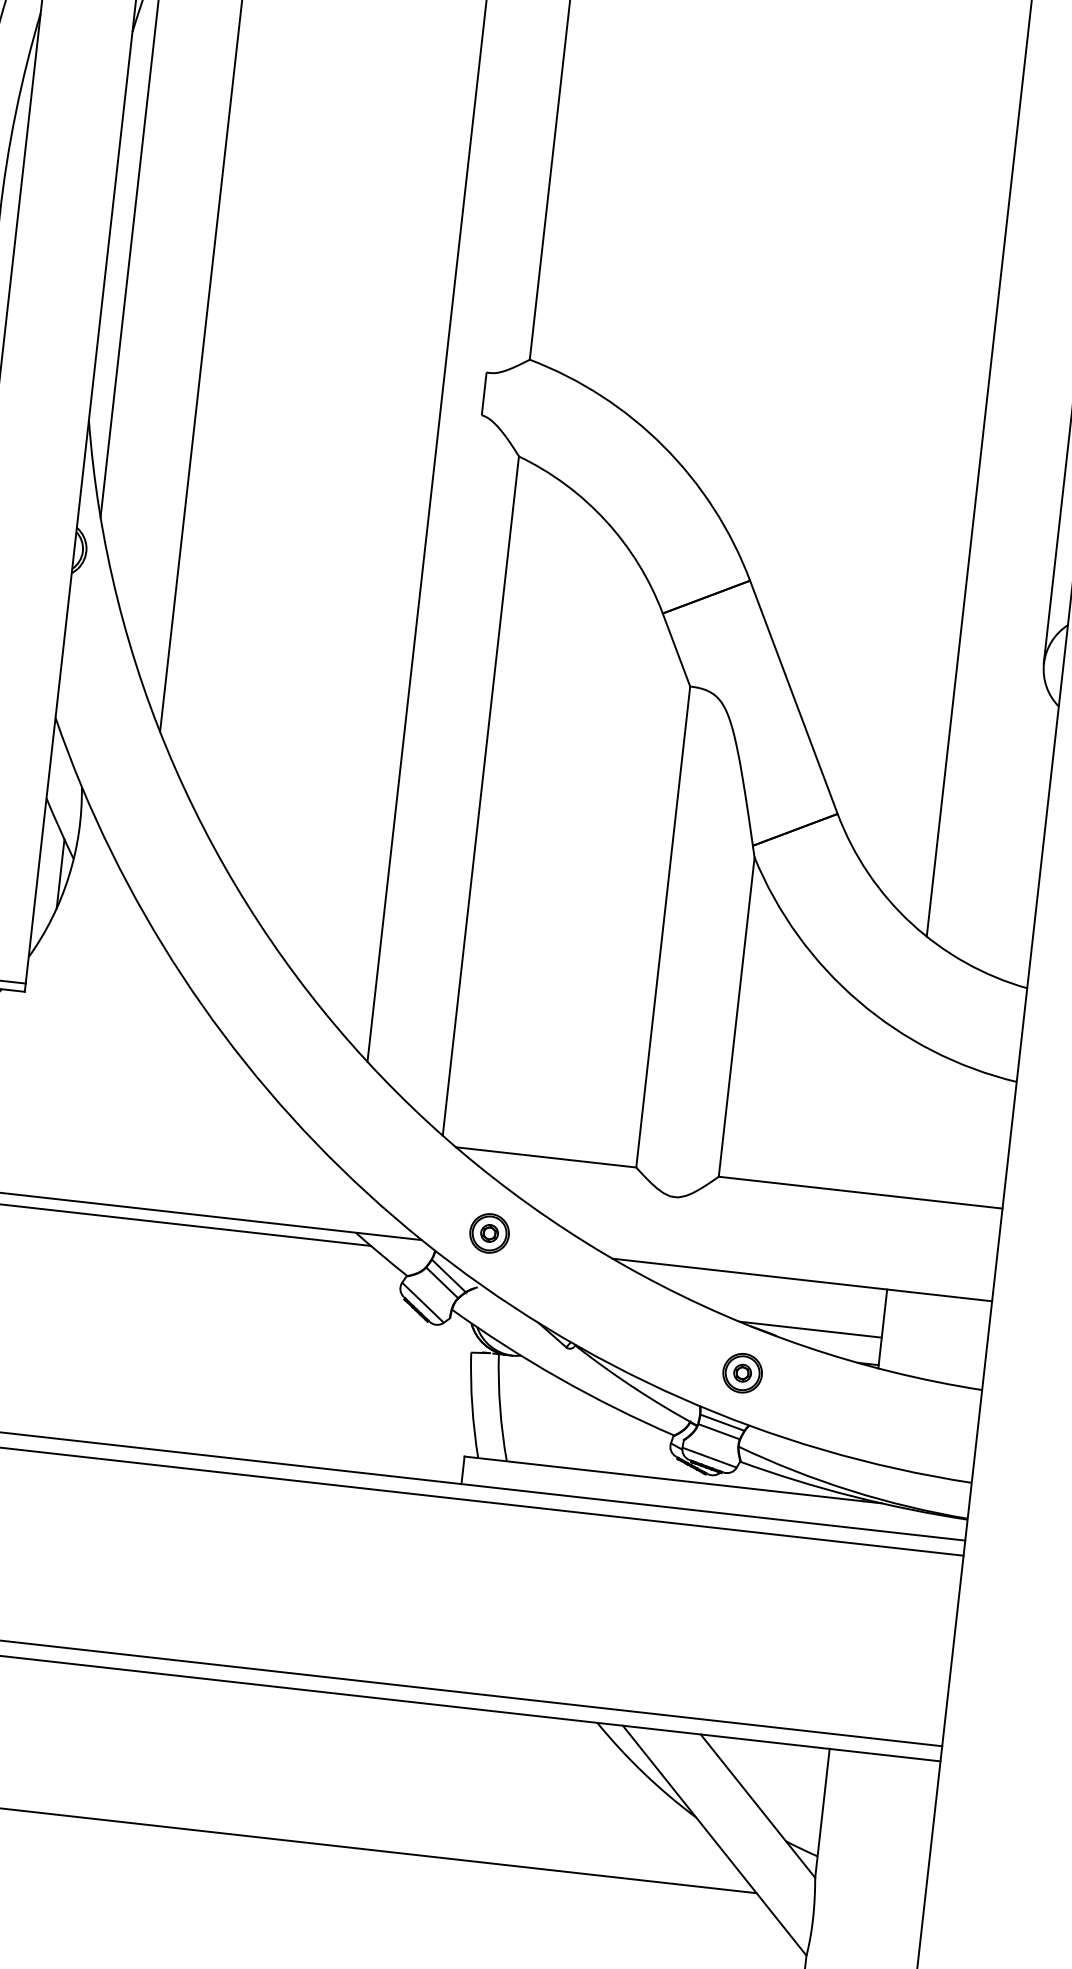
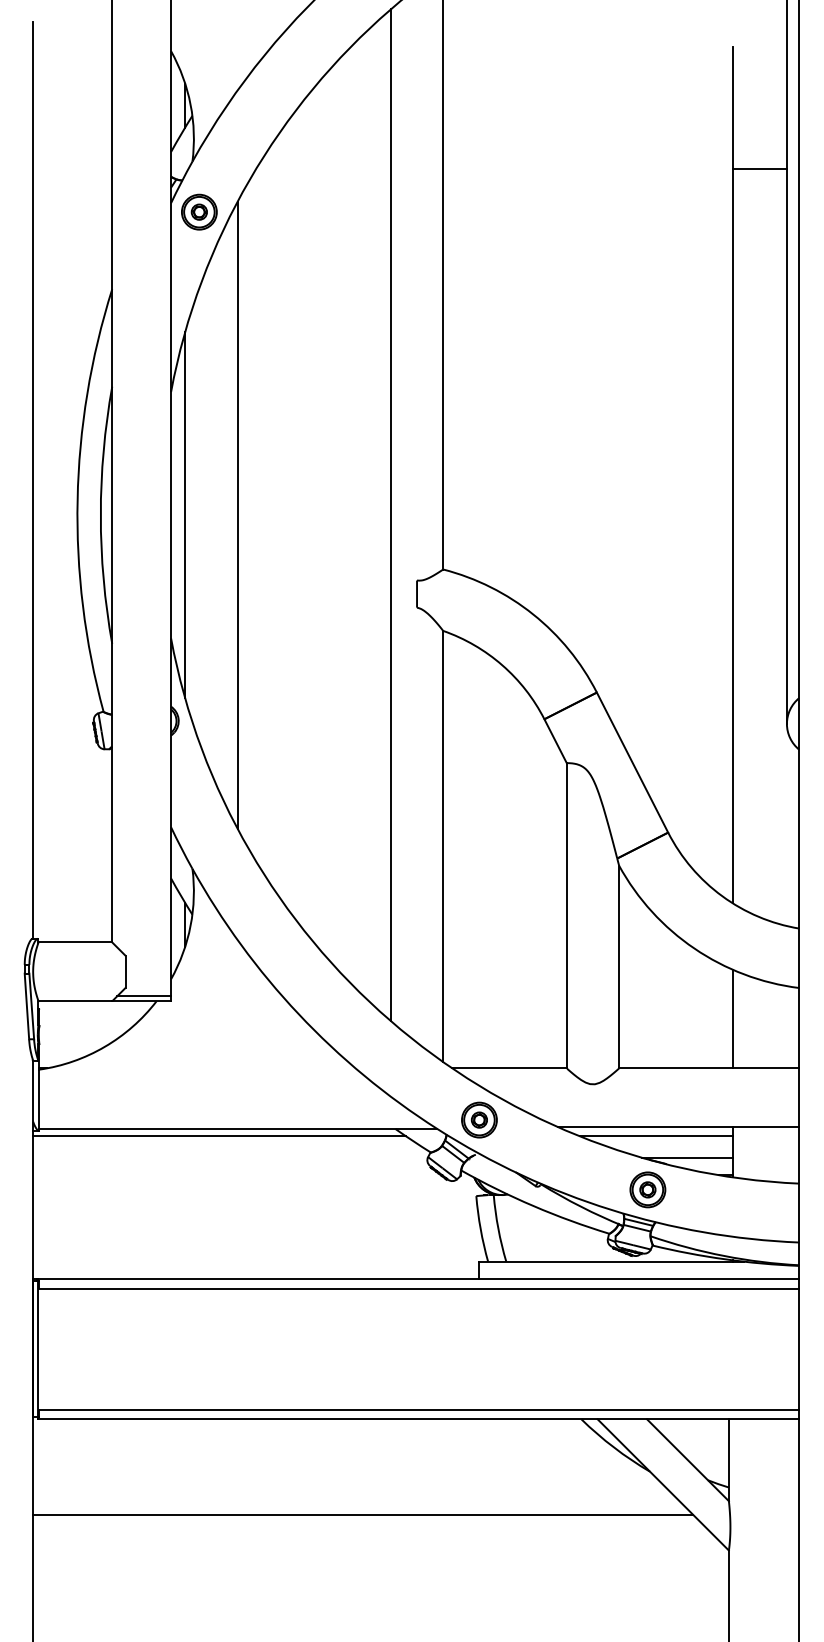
line: (906, 1118) -> (732, 1018), added
part: (489, 1232) -> (479, 1119), size x1.43
line: (764, 1290) -> (655, 1136), added
part: (742, 1372) -> (647, 1189), size x1.43

